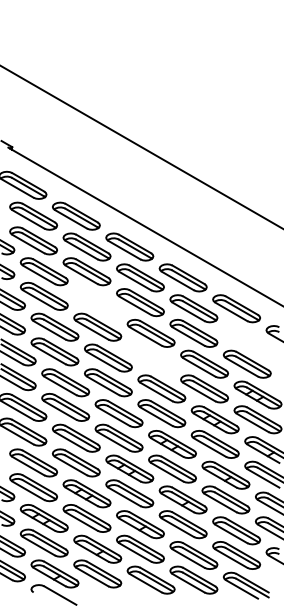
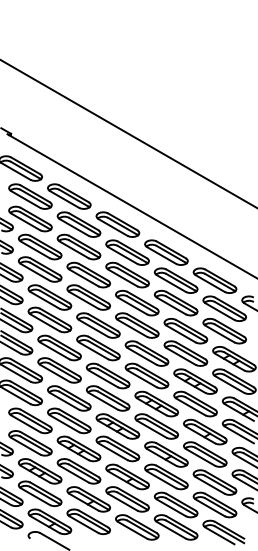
part: (97, 301) -> (88, 274), added
part: (247, 339) -> (224, 308), added
part: (151, 358) -> (137, 325), added

